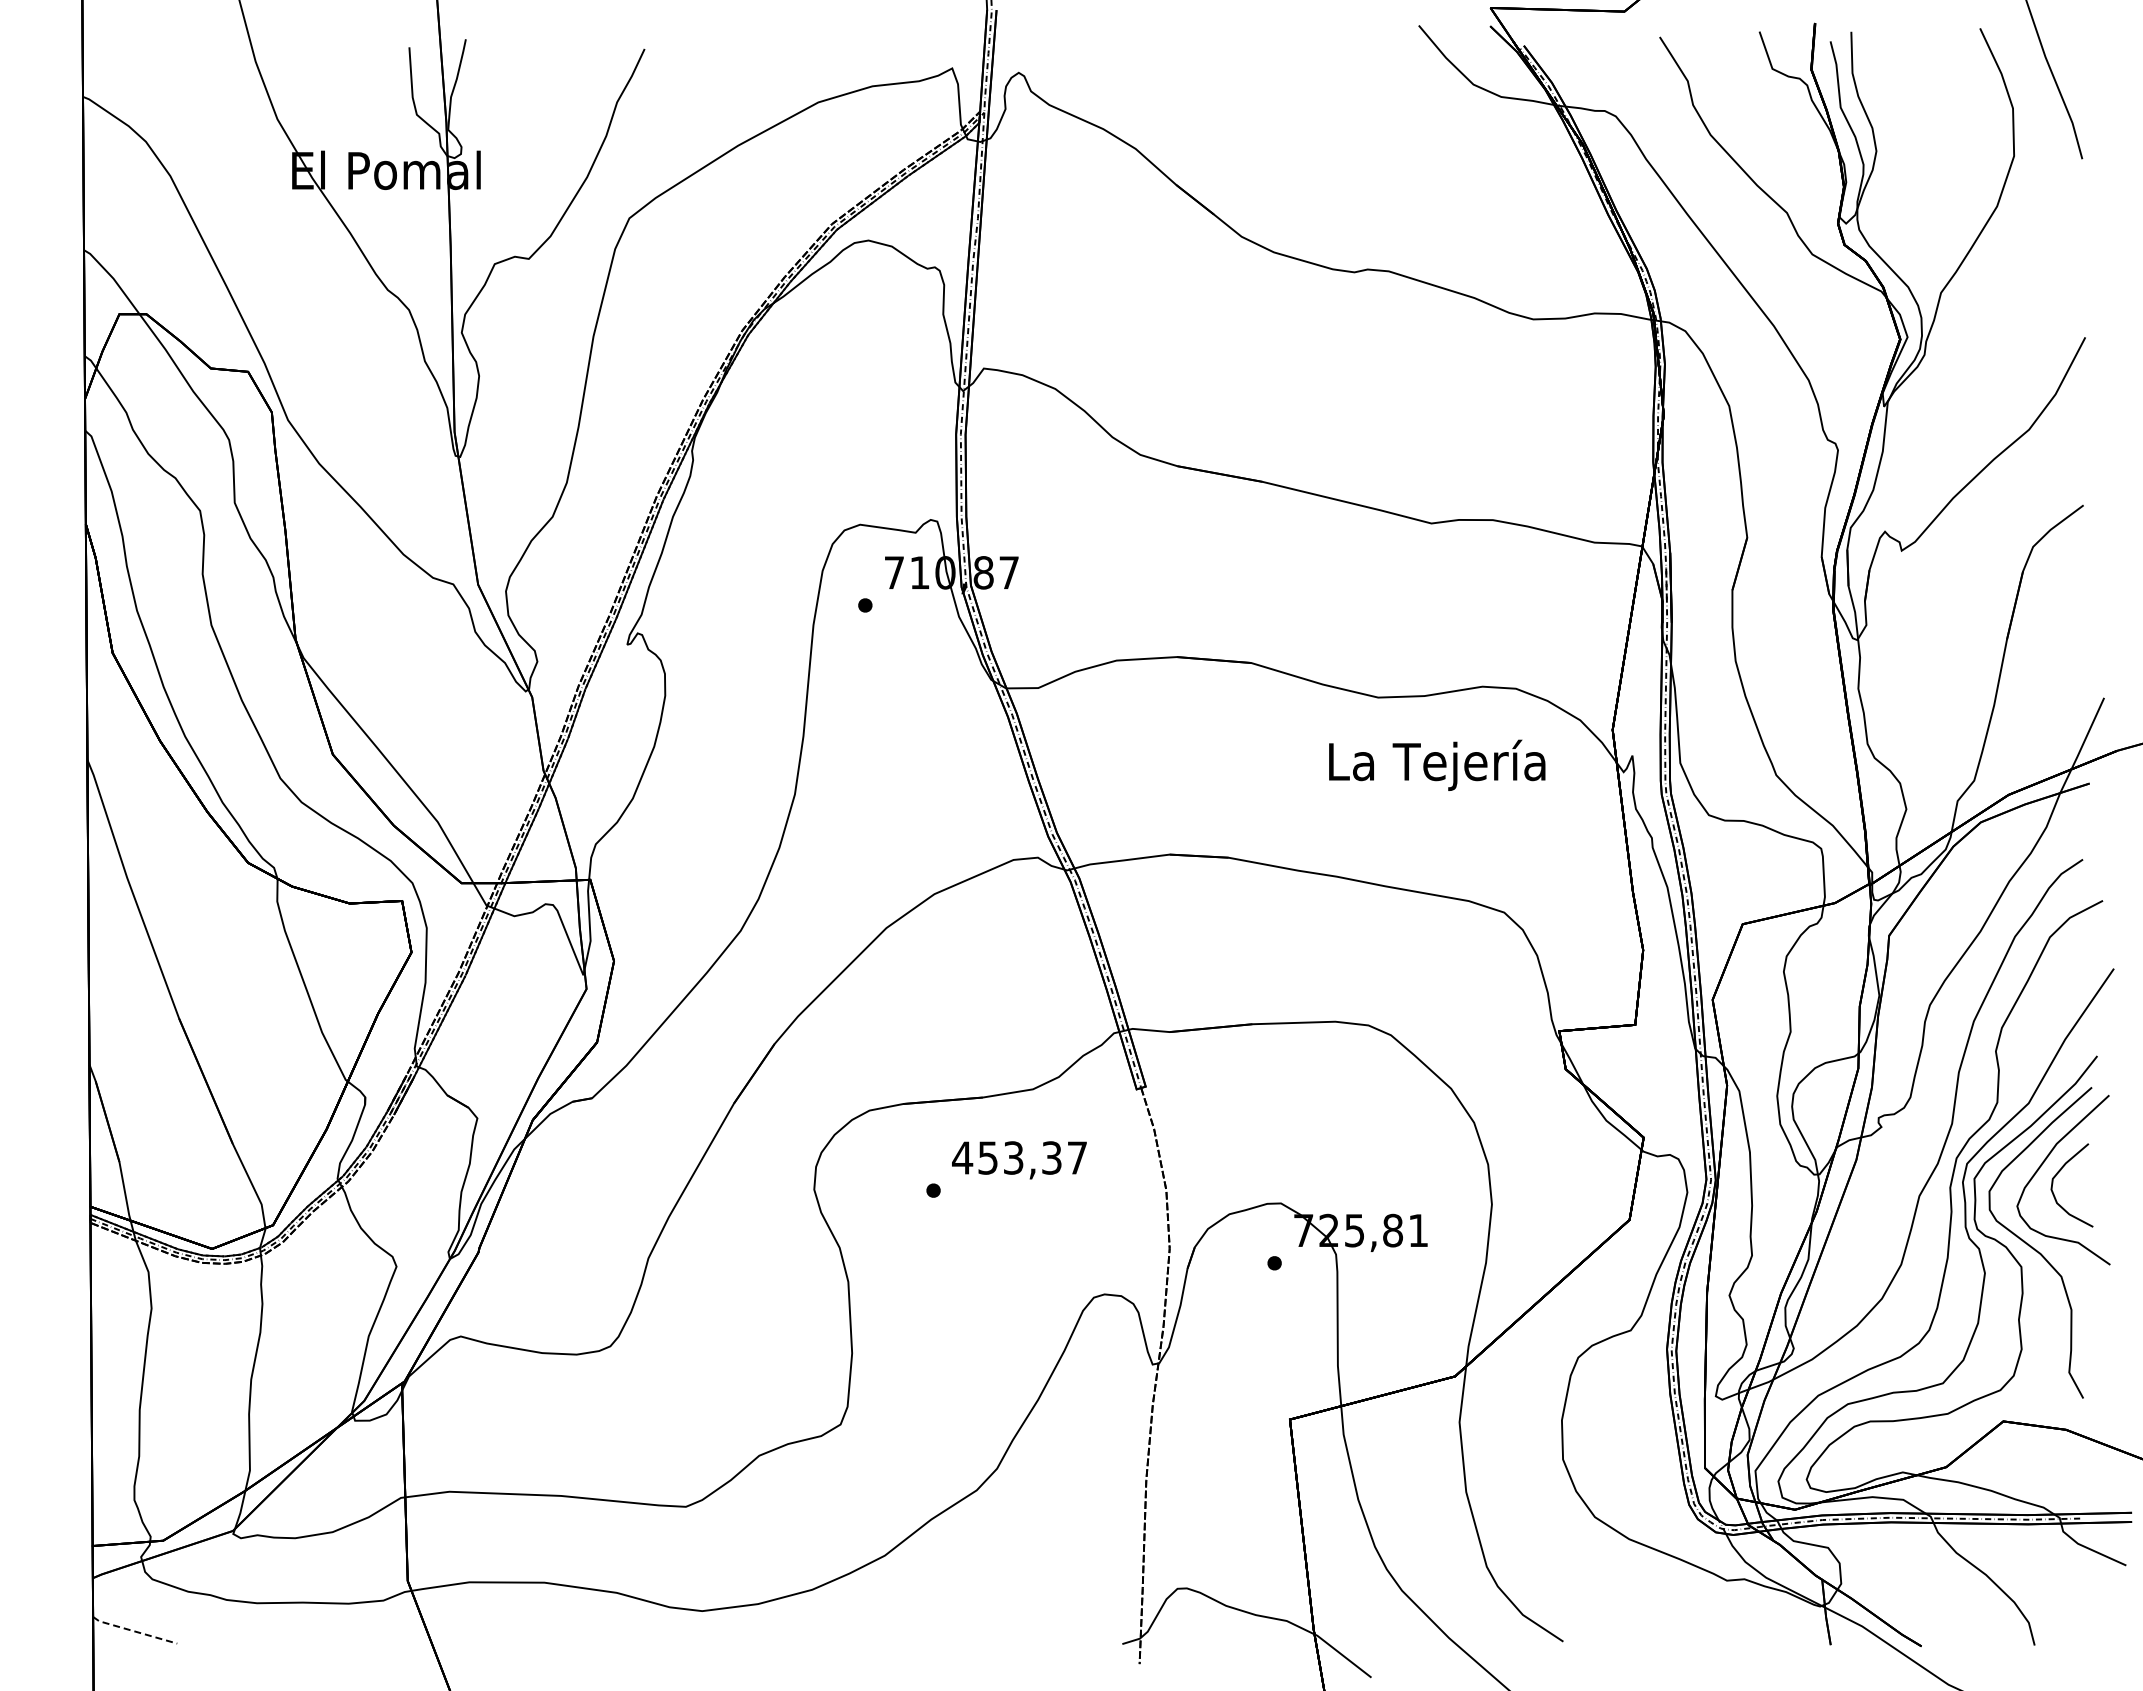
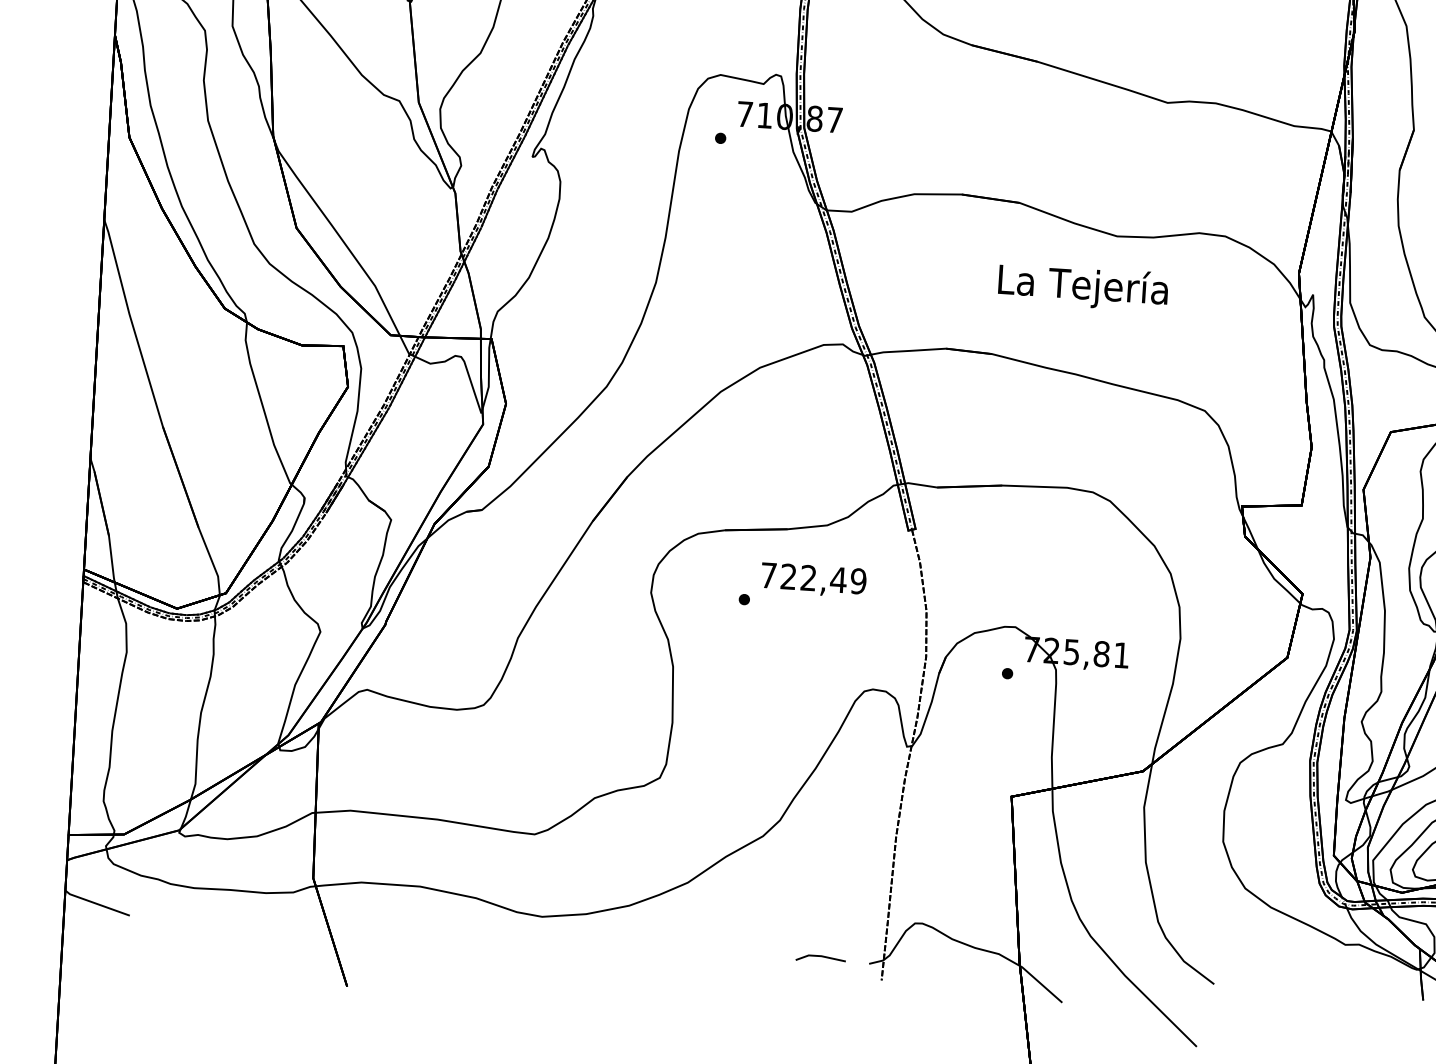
text: (1437, 764) -> (1083, 286), moved
text: (1019, 1157) -> (813, 578), 453,37 -> 722,49
line: (134, 1631) -> (97, 904), dashed -> solid
line: (1060, 1639) -> (820, 957), added

